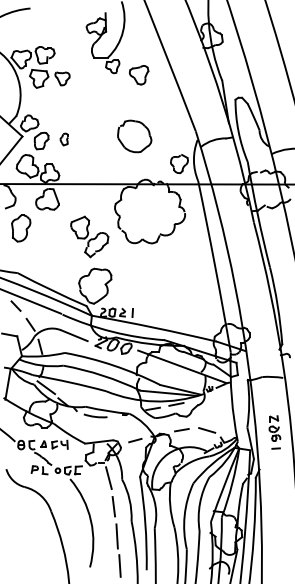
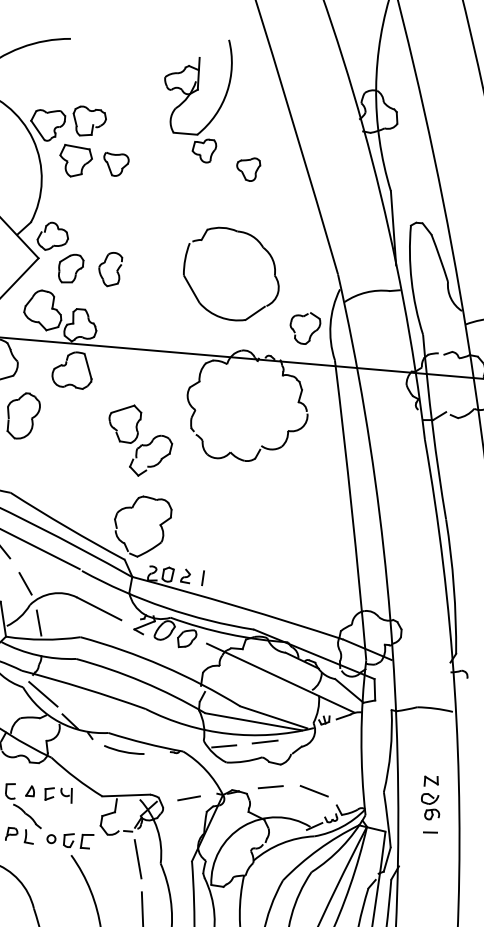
part: (138, 74) -> (247, 168), size x0.71
part: (134, 136) -> (231, 274), size x1.67
part: (64, 139) -> (110, 269), size x1.67

